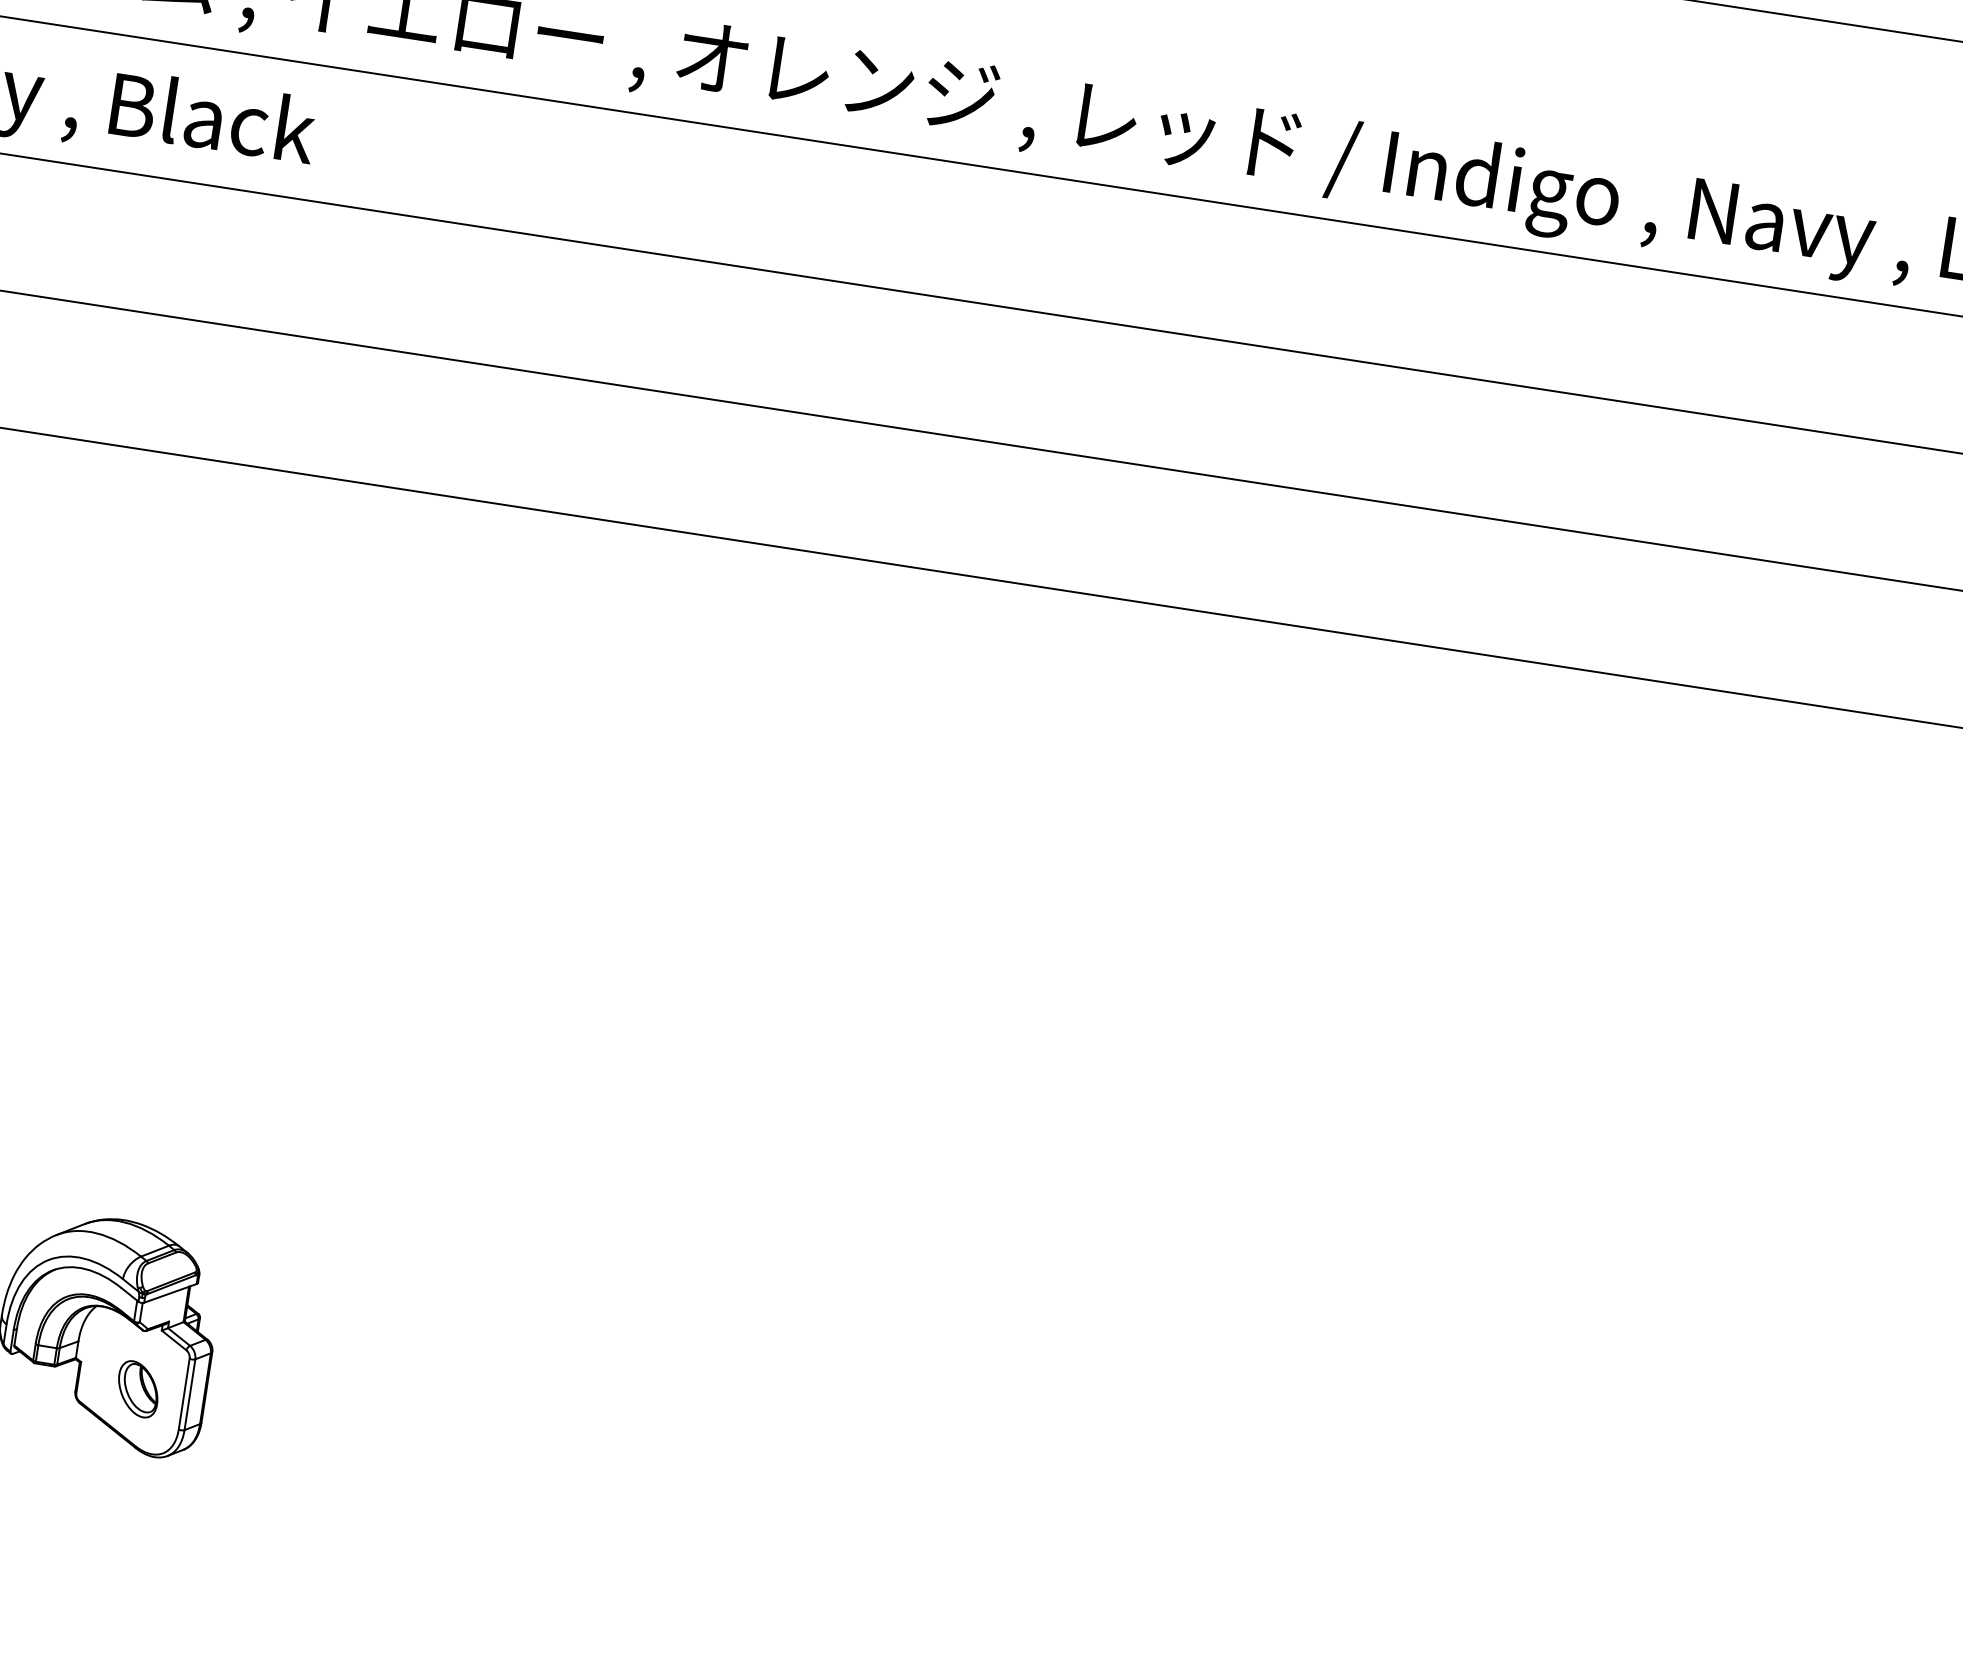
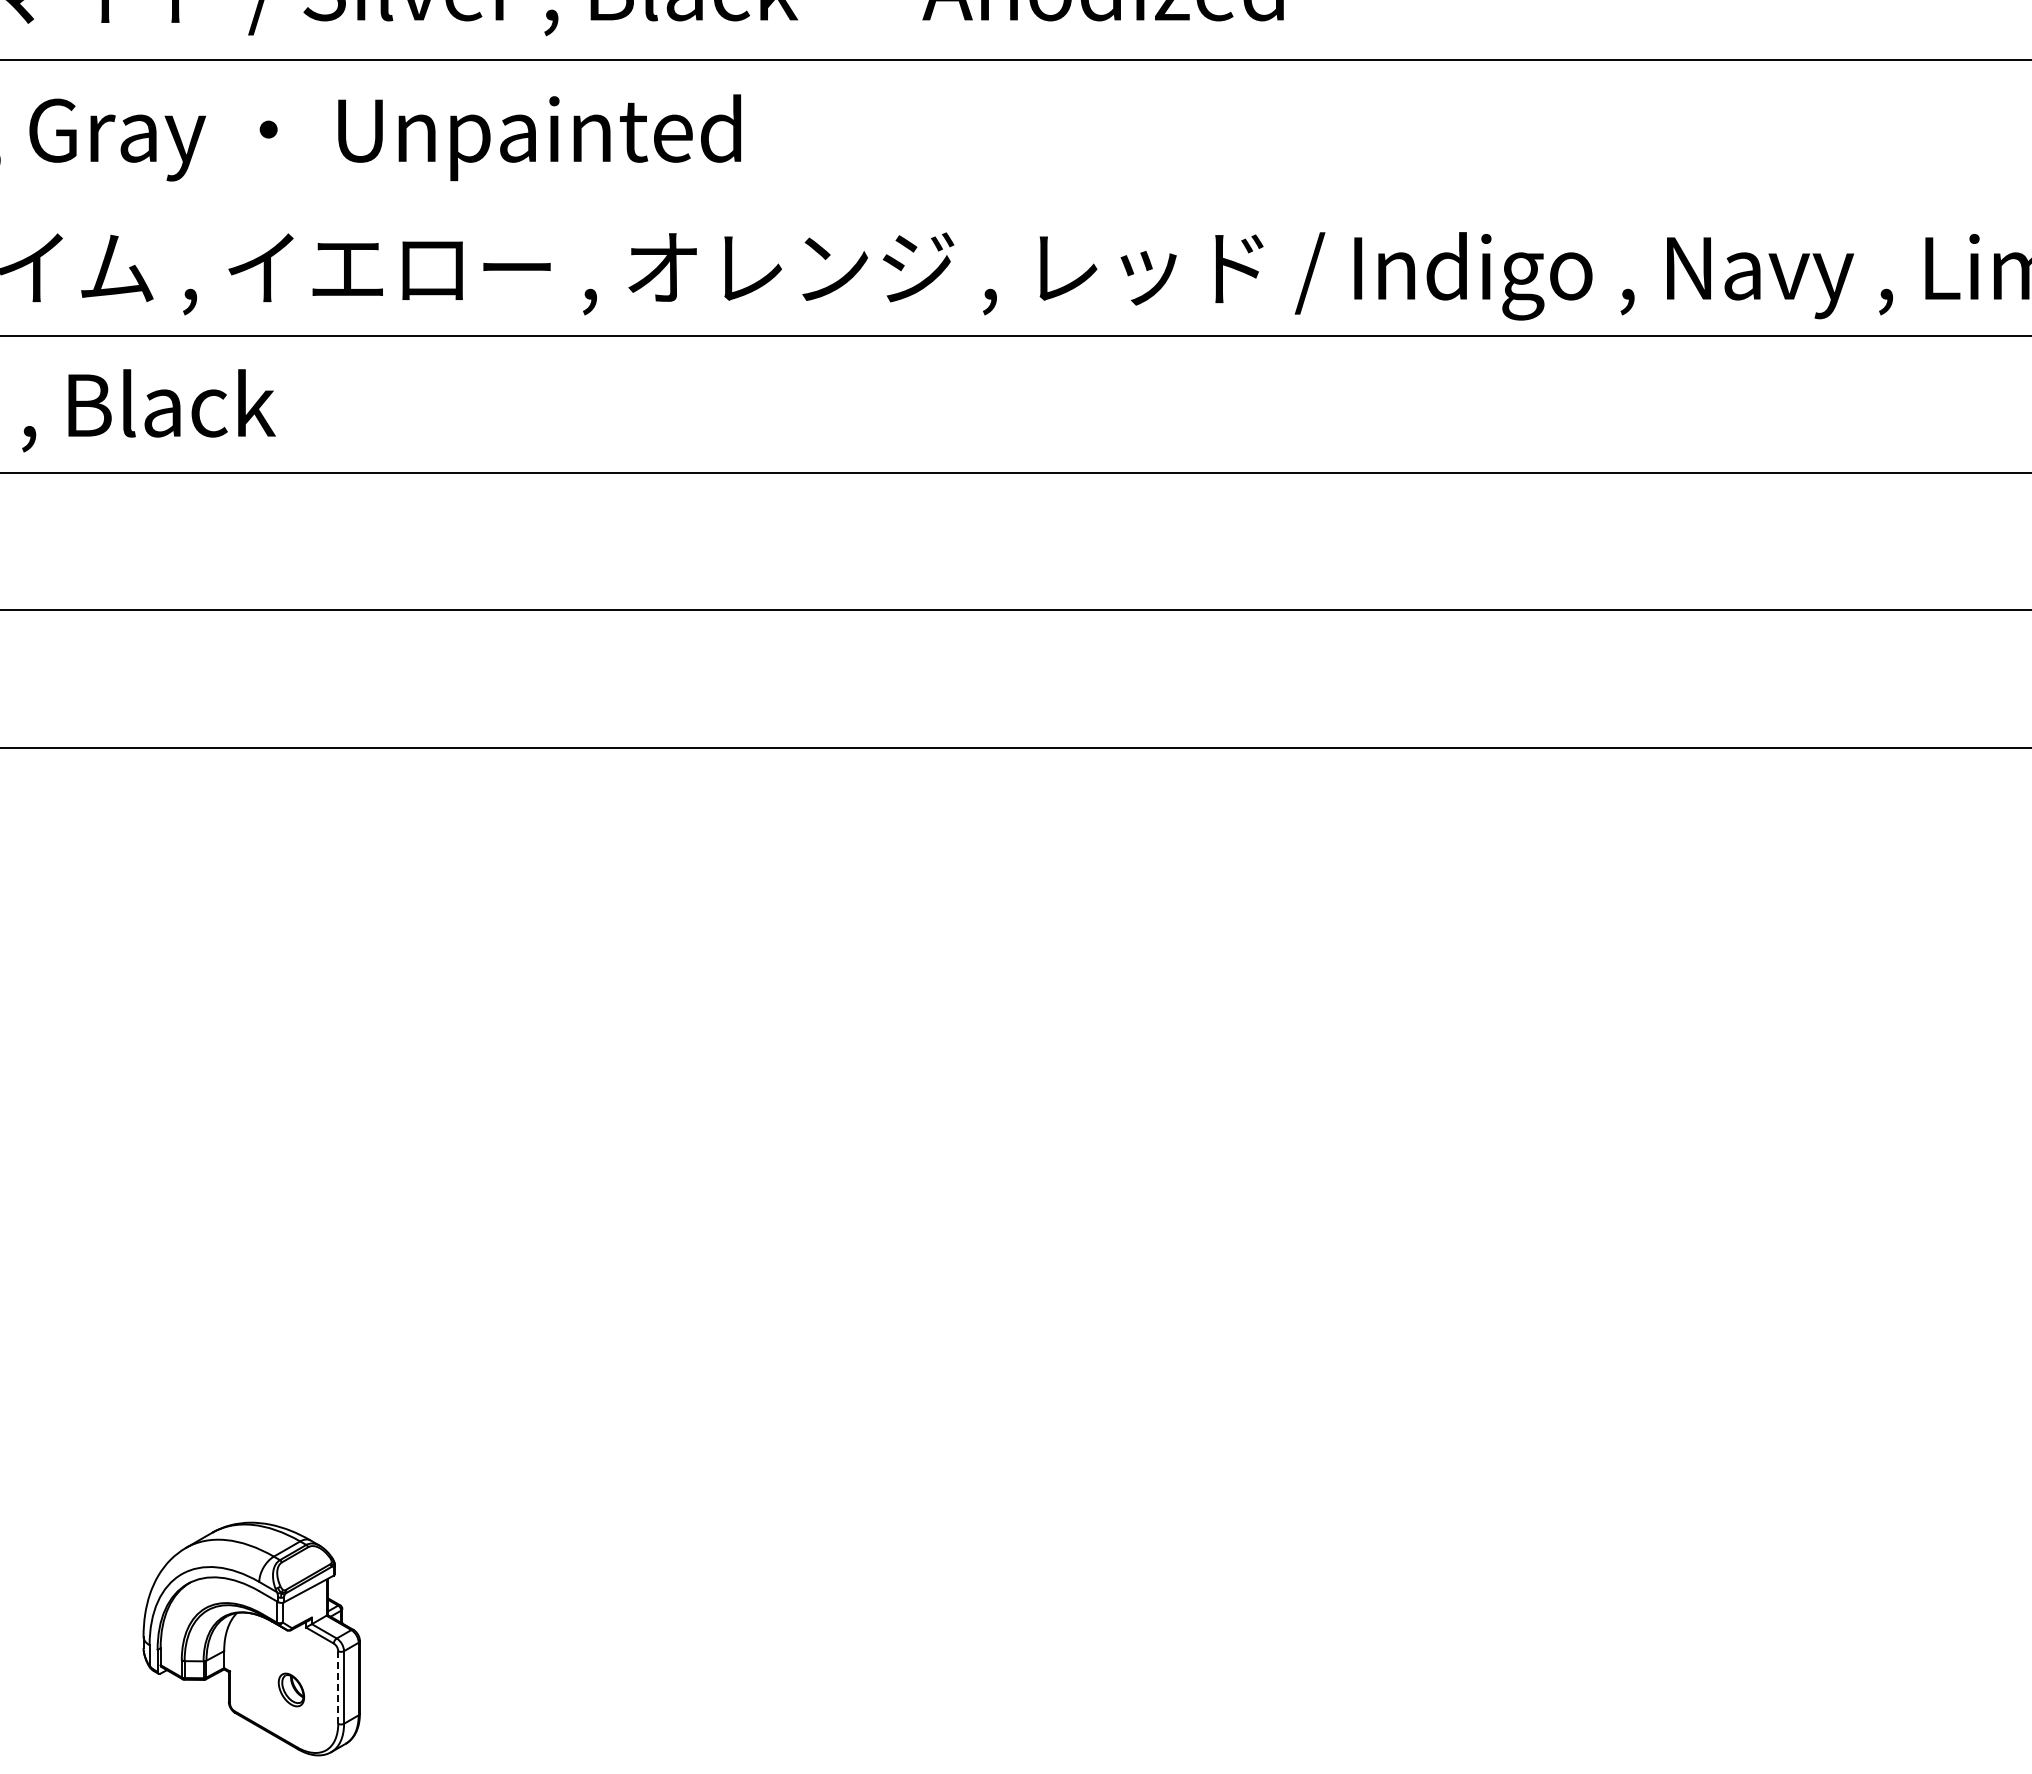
part: (138, 1388) -> (291, 1689), size x0.6
line: (184, 1393) -> (338, 1687), solid -> dashed

